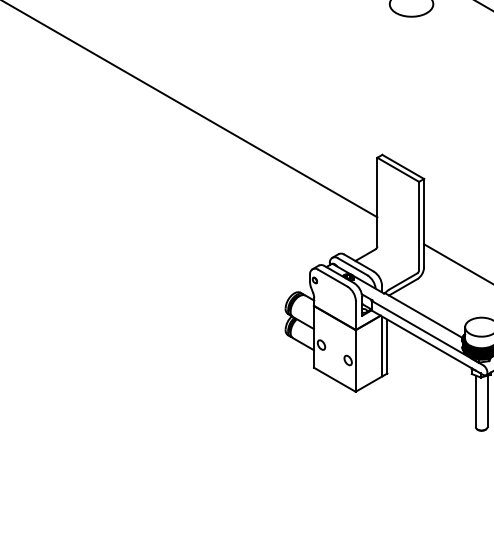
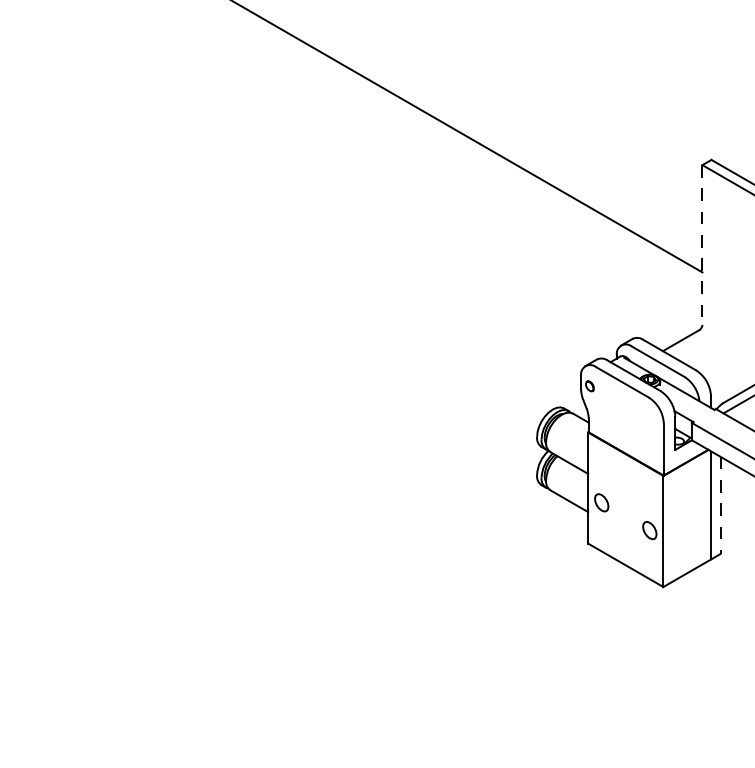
line: (377, 202) -> (702, 245), solid -> dashed
line: (387, 346) -> (720, 505), solid -> dashed

